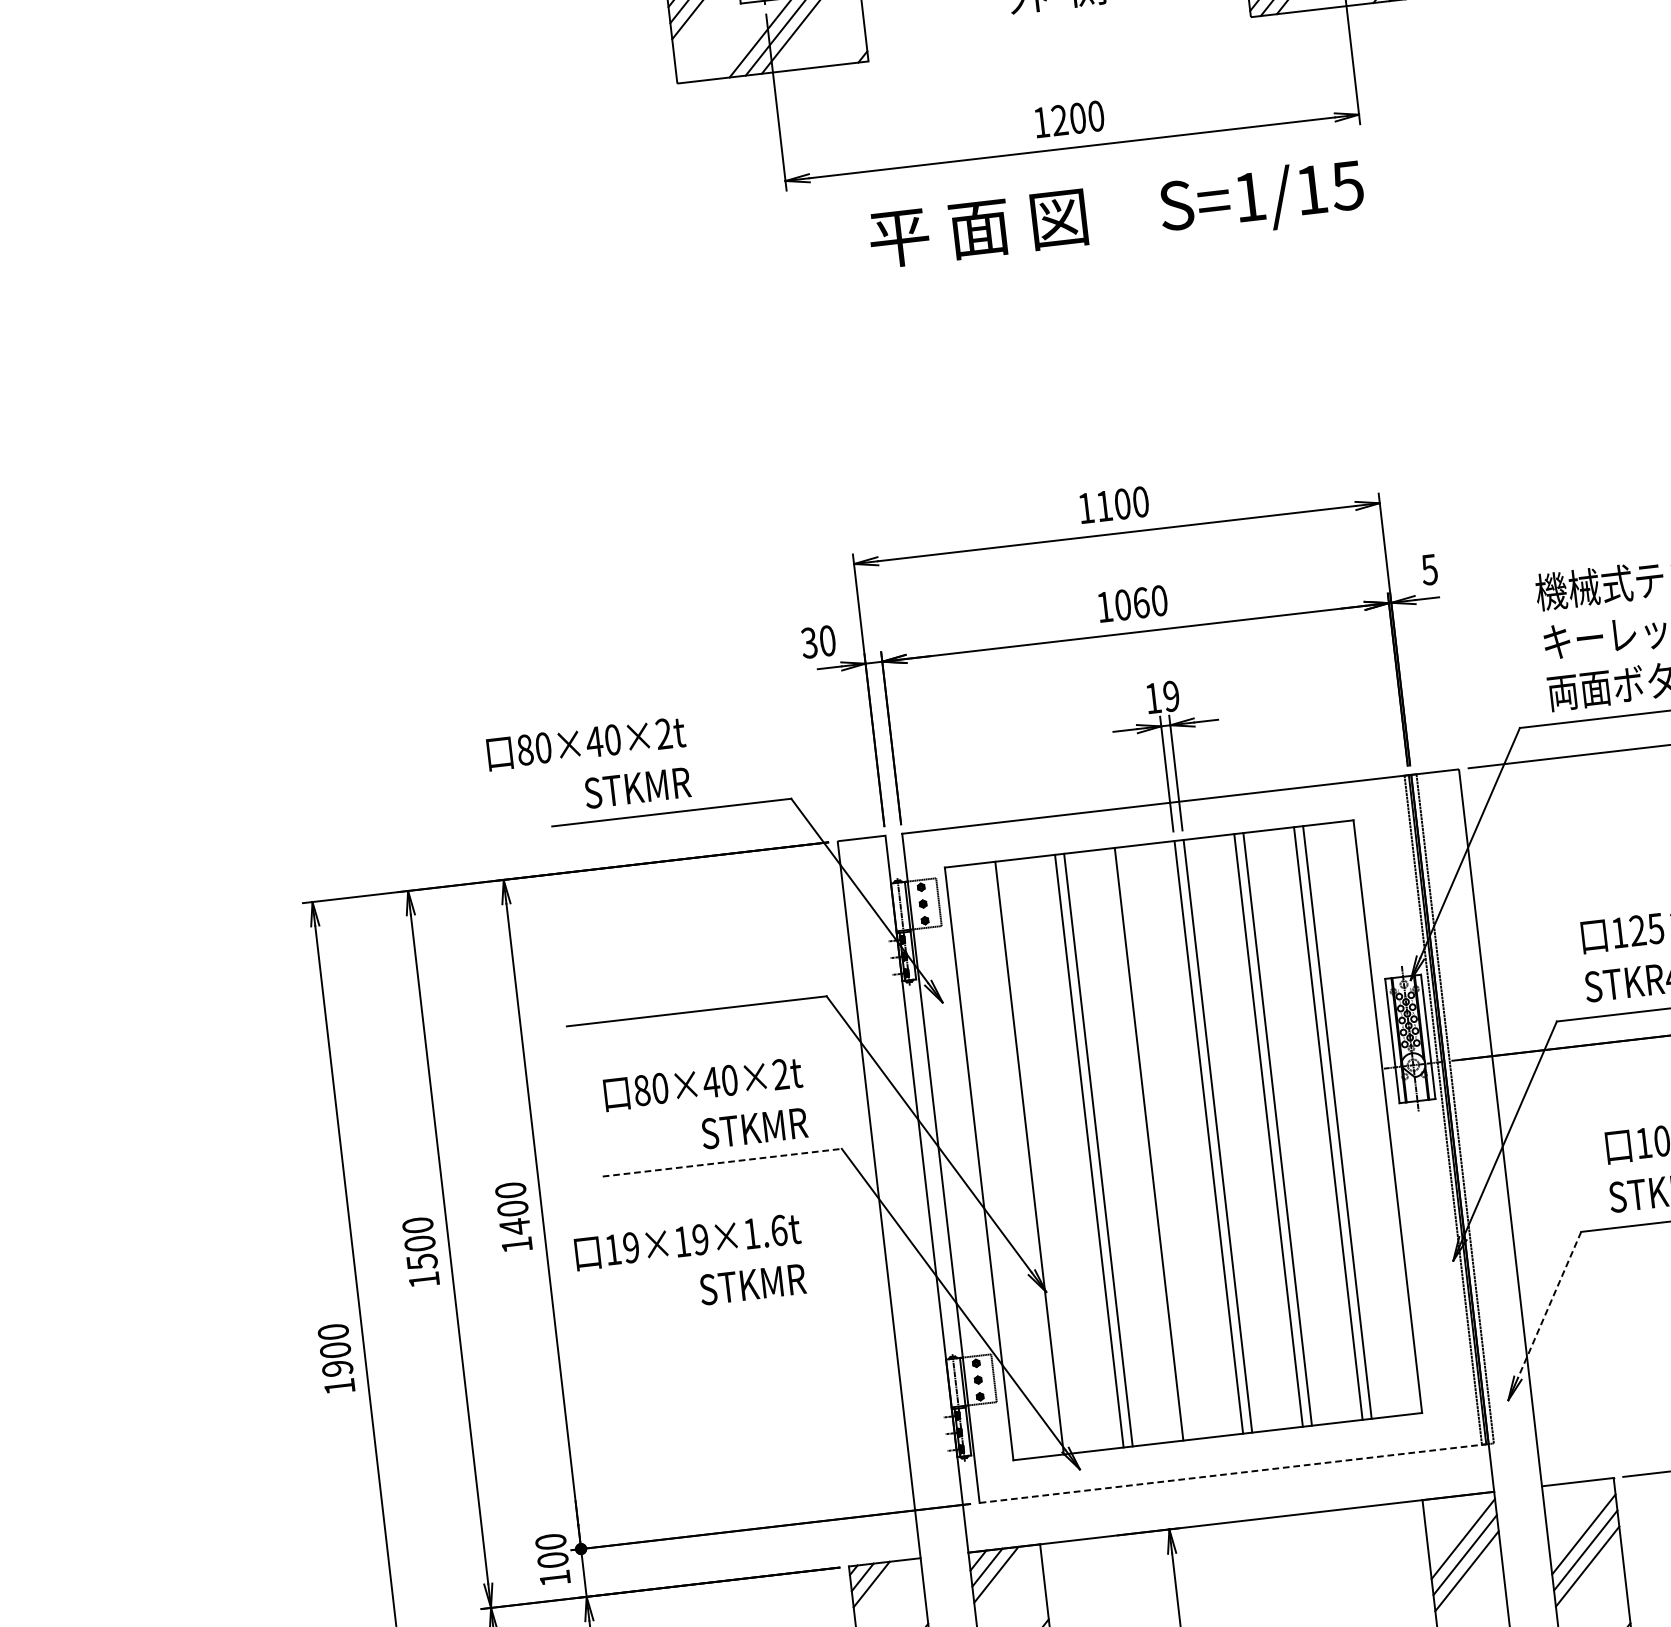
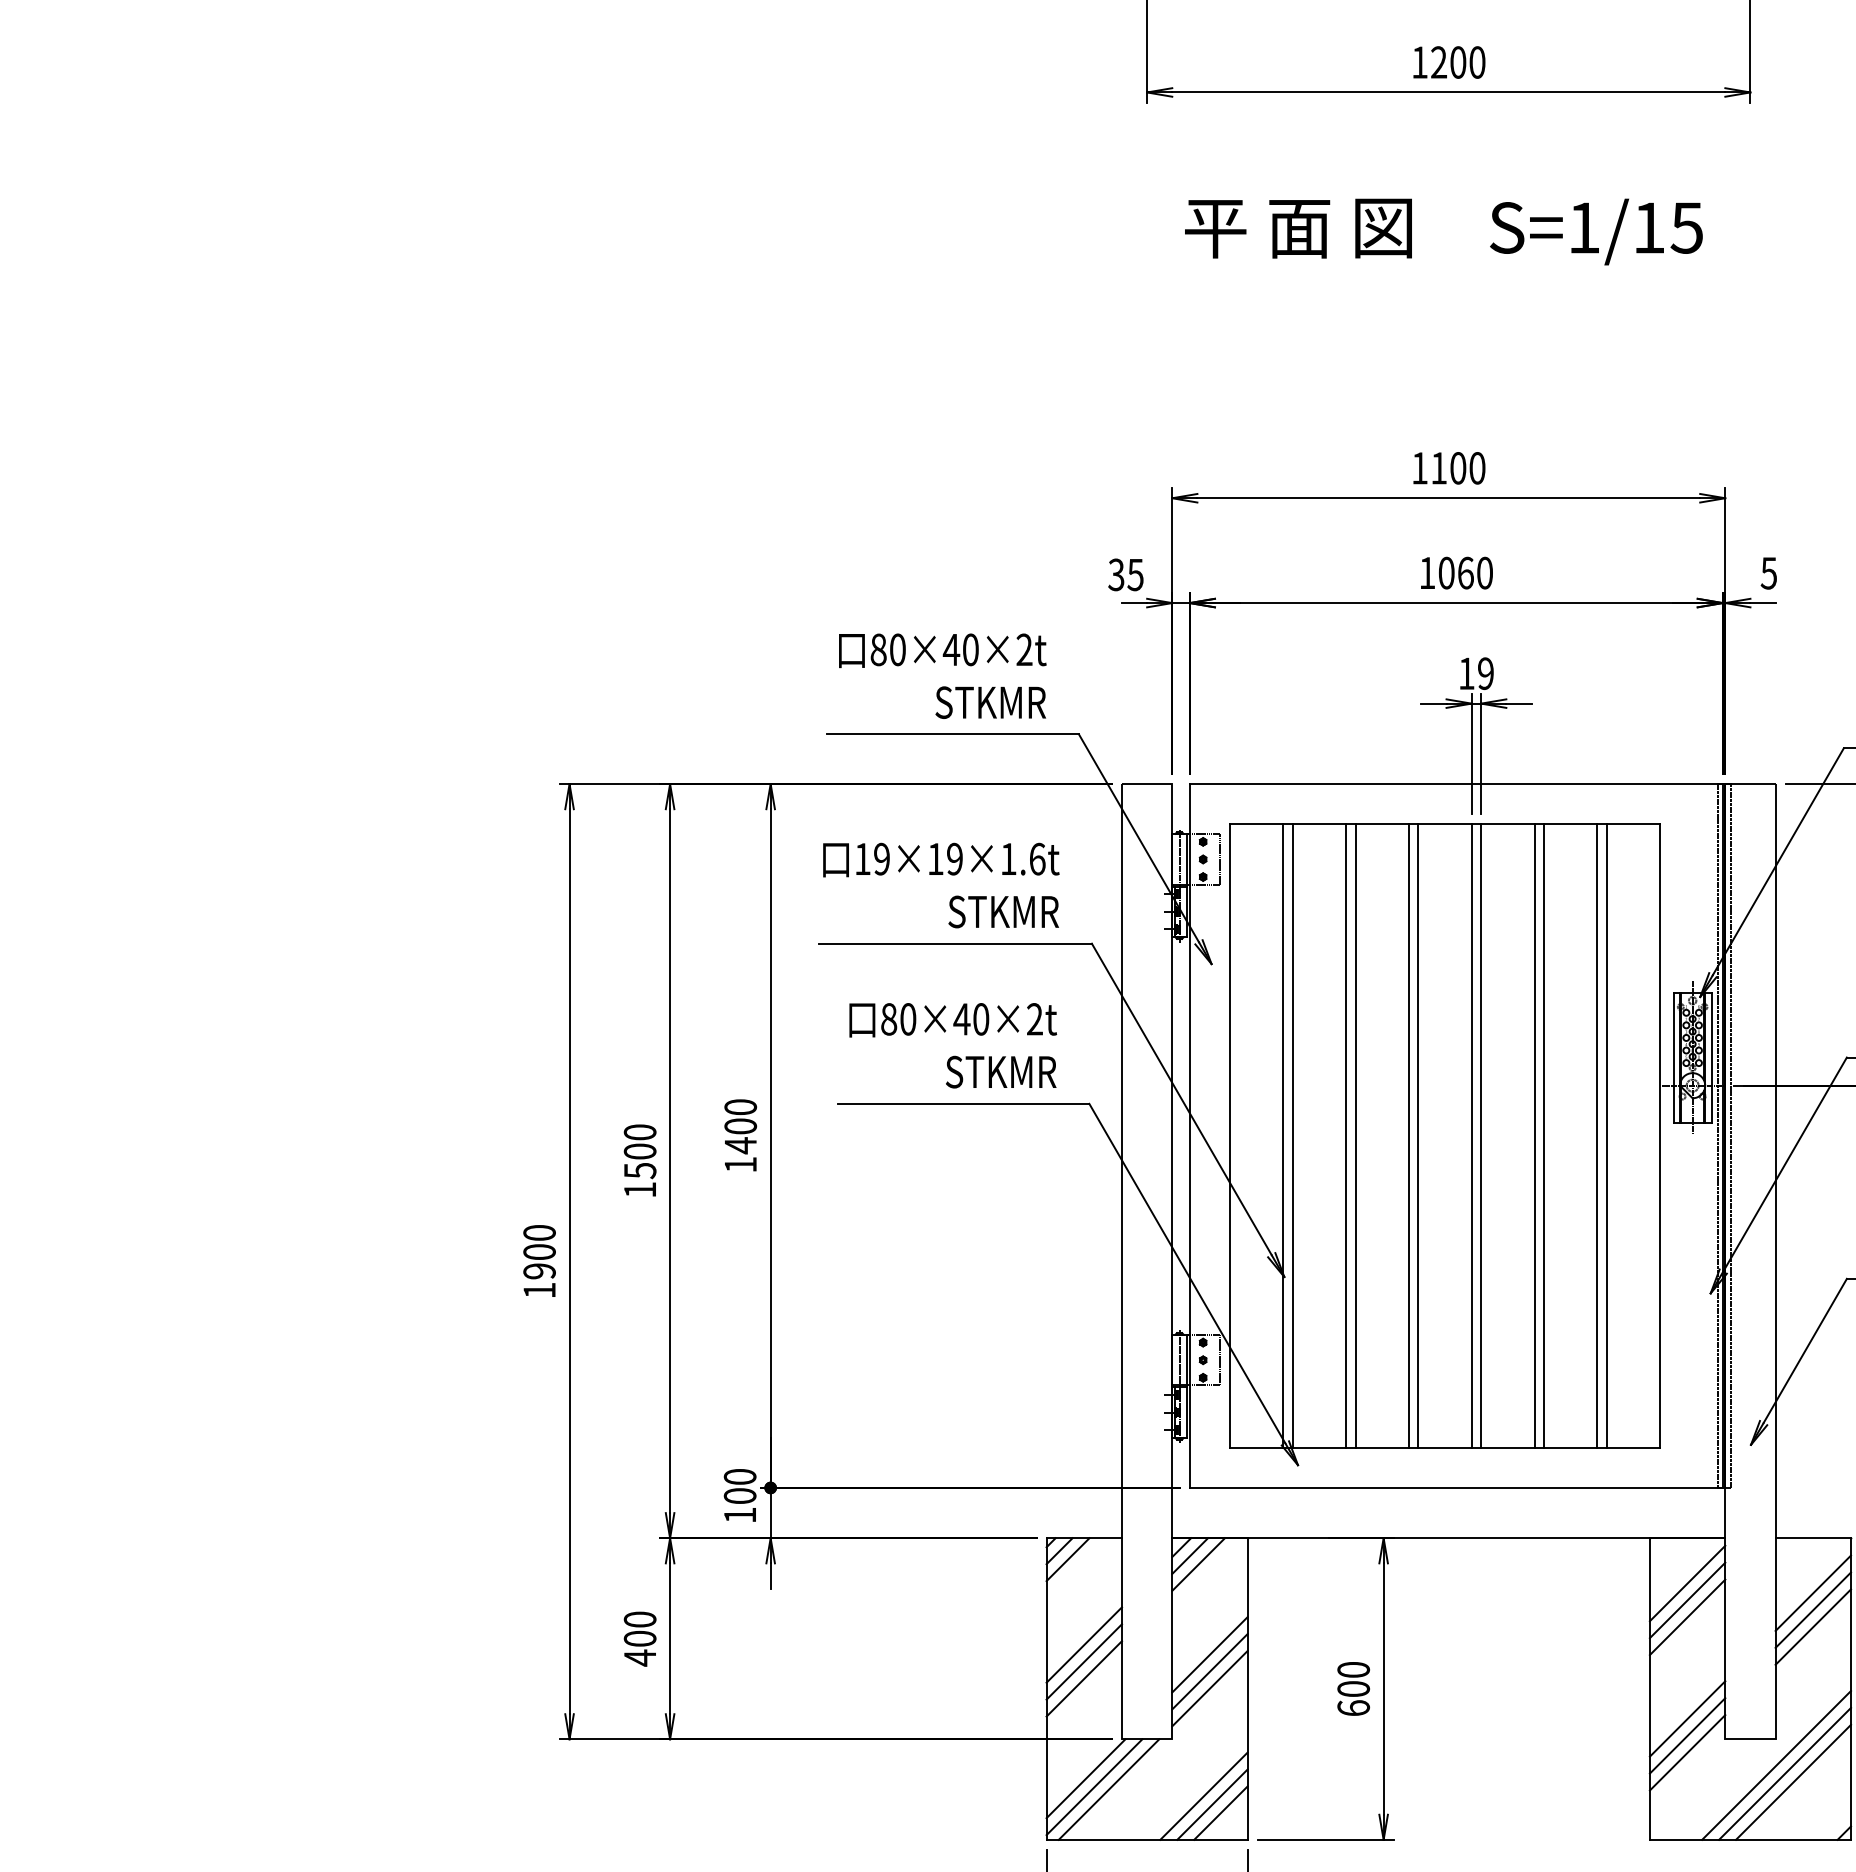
text: (1116, 215) -> (1443, 231), moved
text: (827, 640) -> (1135, 574), 30 -> 35
text: (588, 767) -> (942, 675), moved
line: (1158, 1142) -> (1418, 1135), added
line: (1038, 1156) -> (1292, 1135), added
line: (722, 1162) -> (963, 1103), dashed -> solid
text: (690, 1266) -> (941, 885), moved
line: (1548, 1305) -> (1804, 1351), dashed -> solid
line: (1233, 1473) -> (1456, 1487), dashed -> solid

